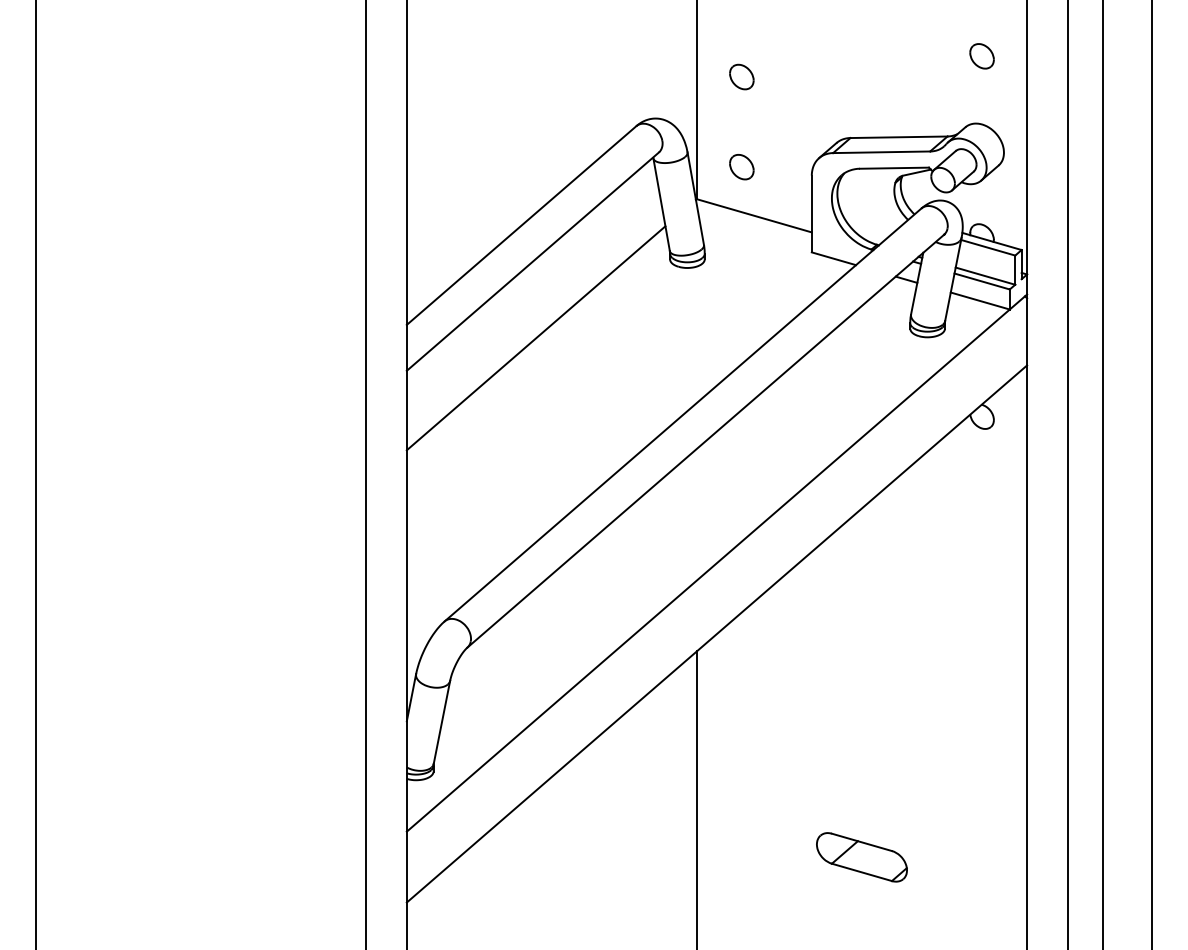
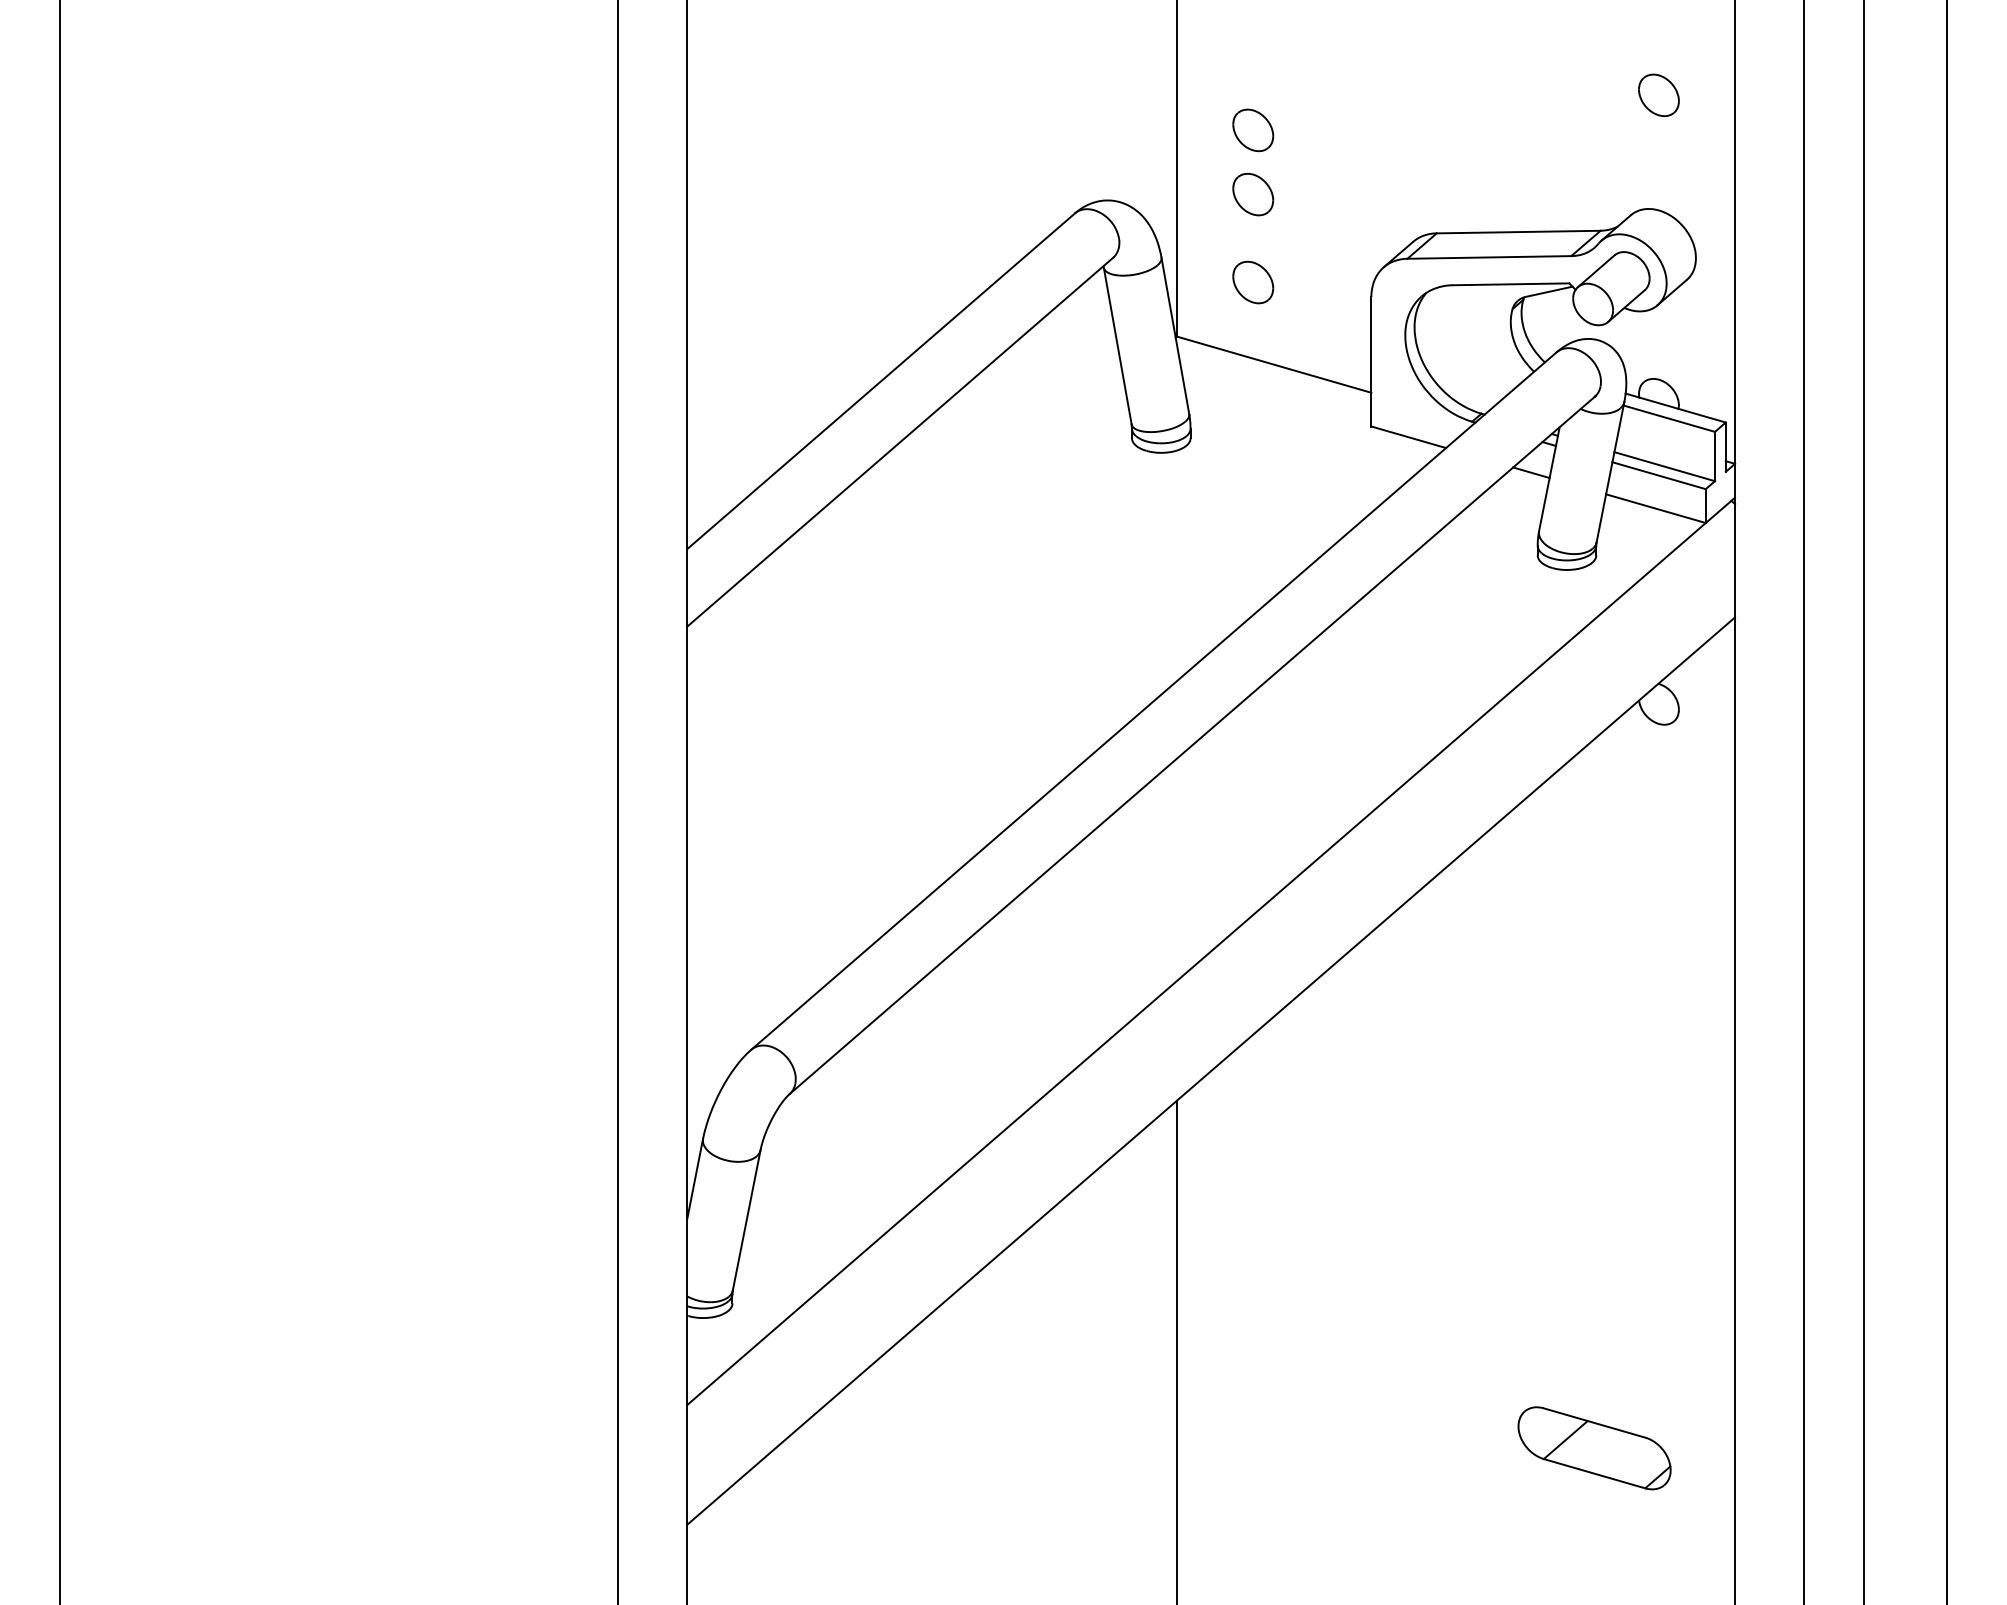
part: (741, 114) -> (1252, 193), added
line: (535, 338) -> (904, 571), removed
part: (861, 857) -> (1593, 1448), moved

